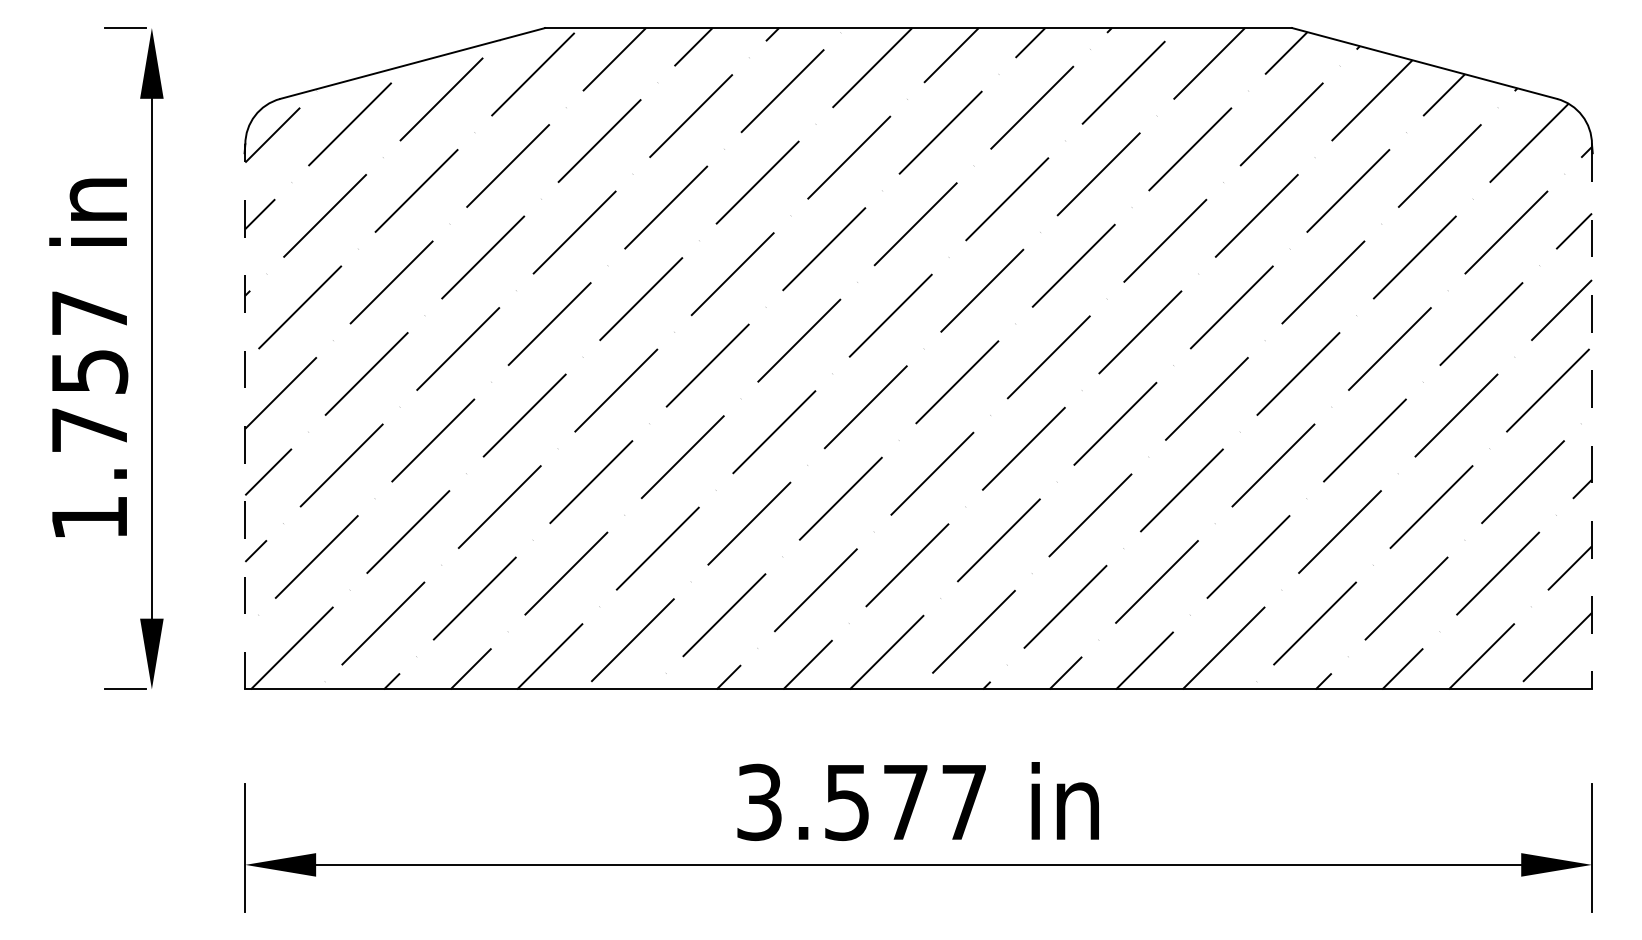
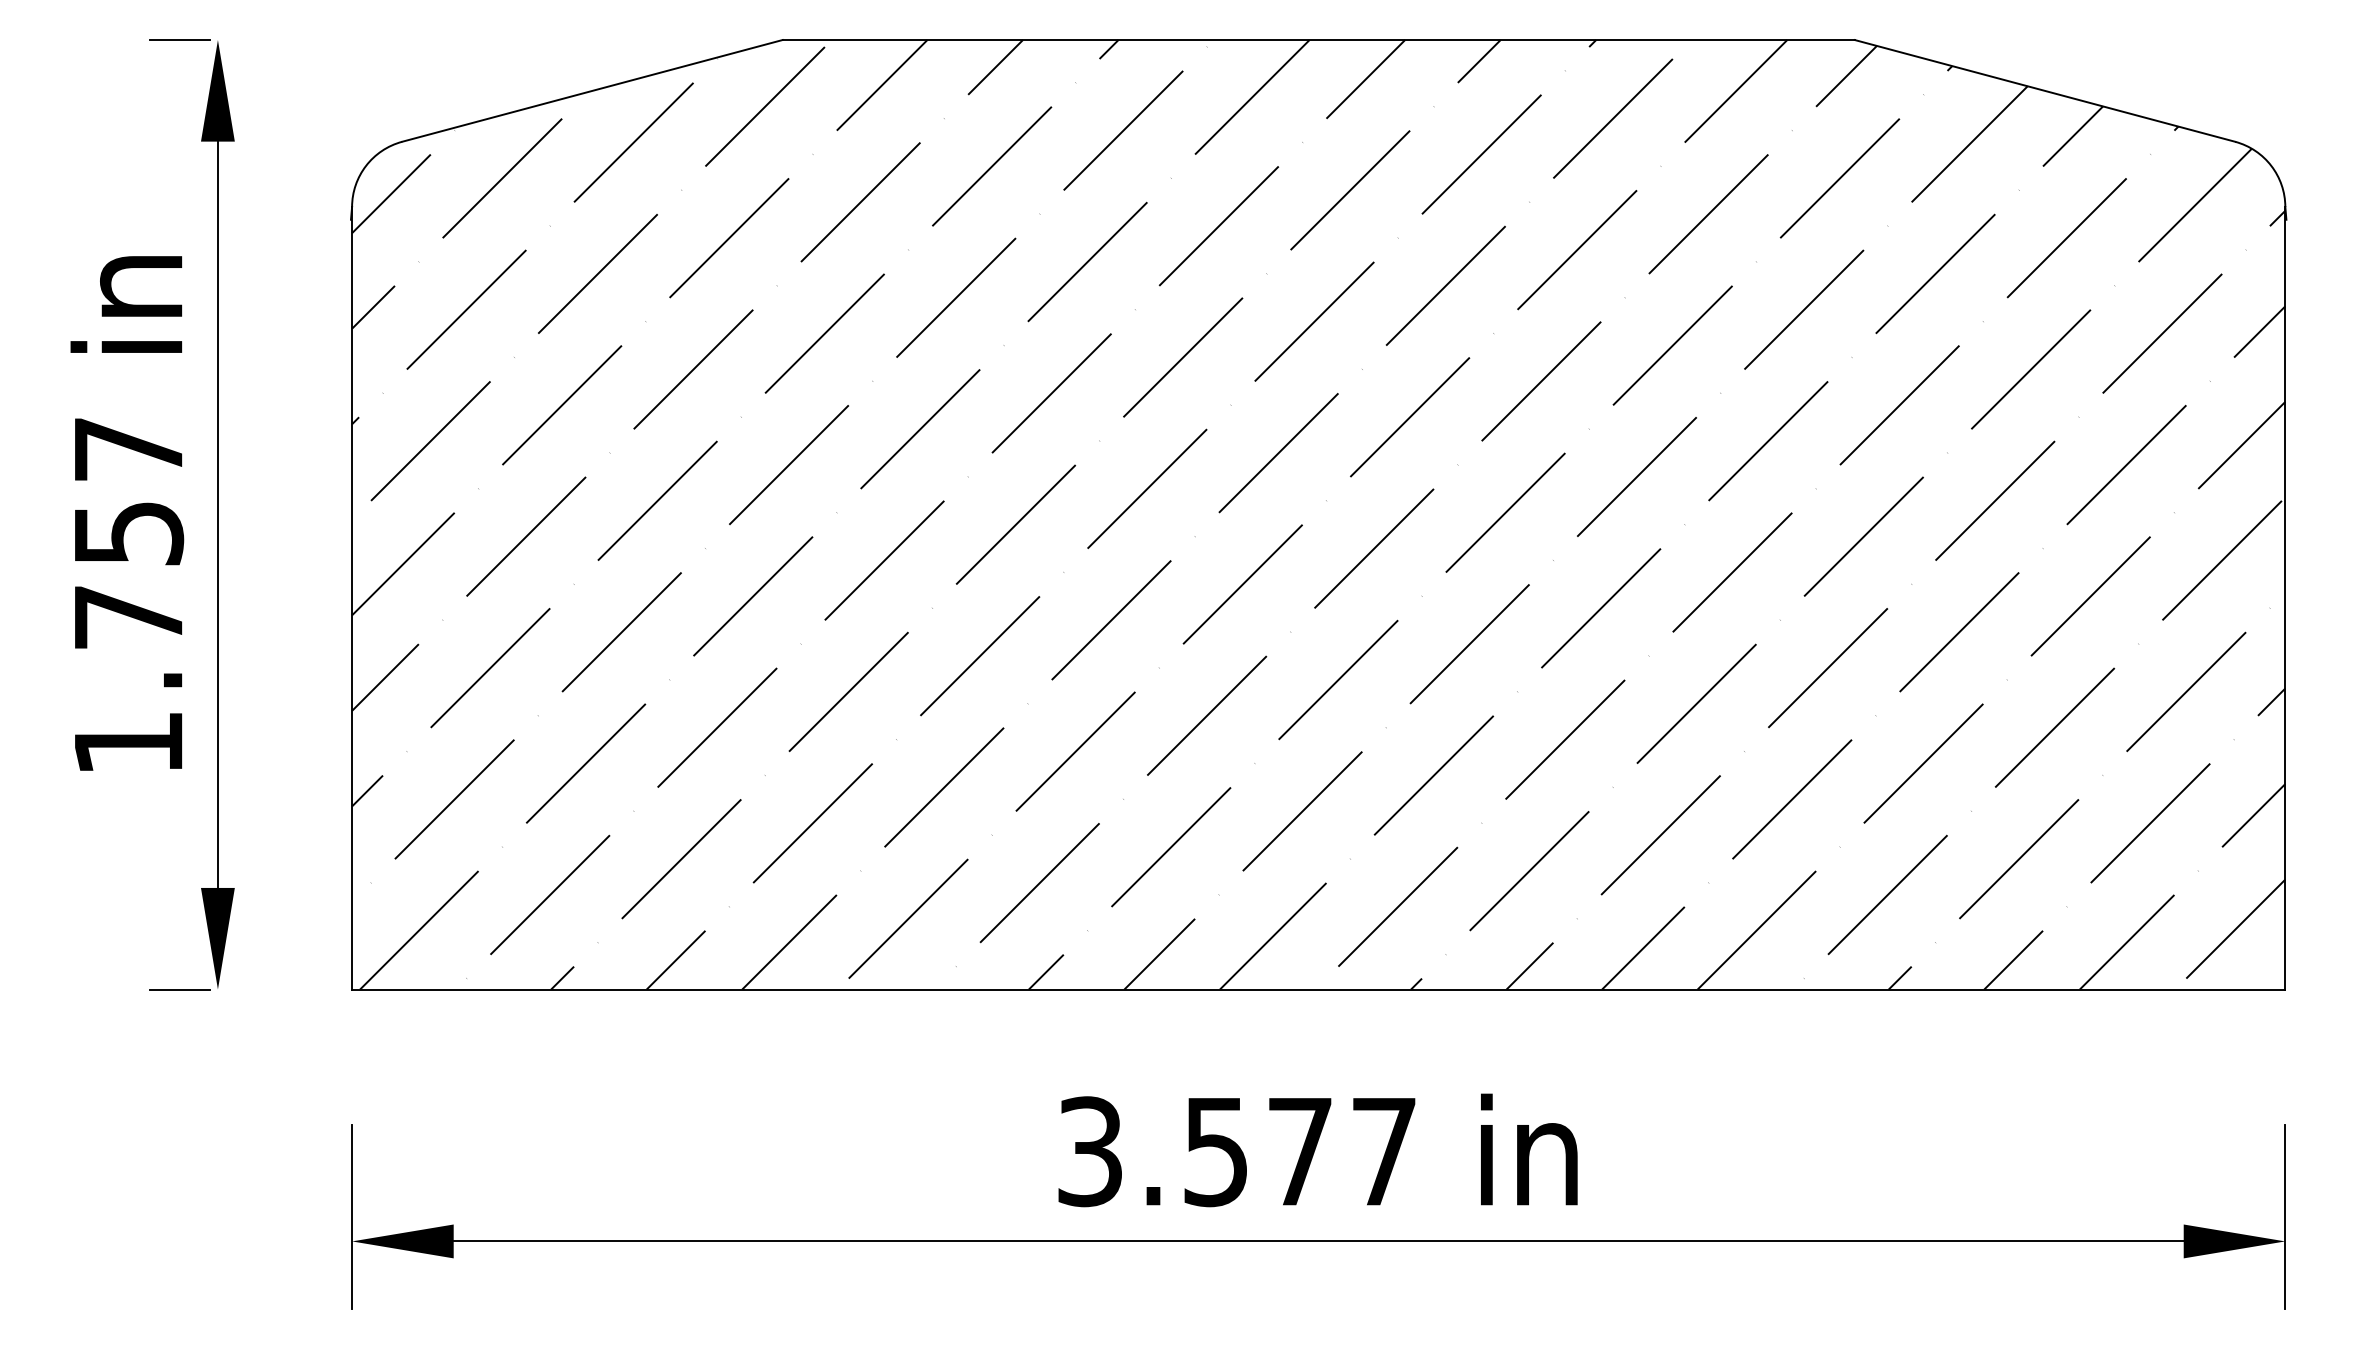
line: (245, 416) -> (352, 597), dashed -> solid
line: (1591, 416) -> (2284, 597), dashed -> solid

